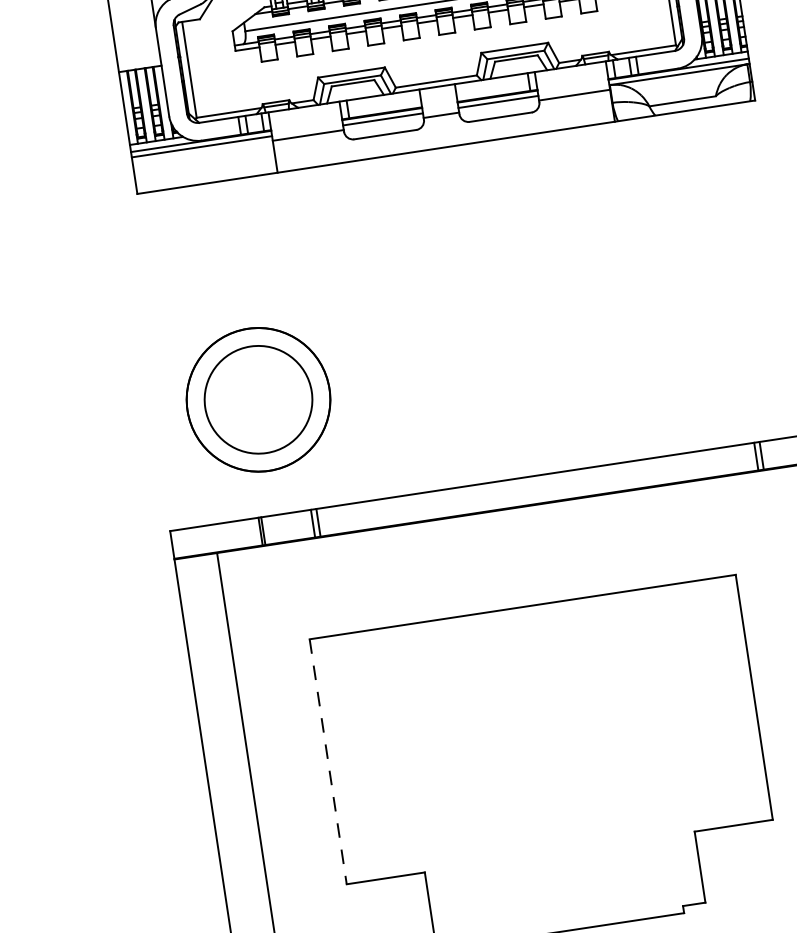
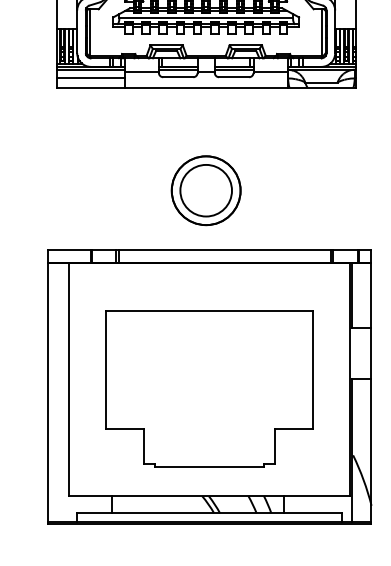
line: (204, 164) -> (90, 78), added
part: (257, 399) -> (205, 190), moved
line: (328, 762) -> (106, 370), dashed -> solid

